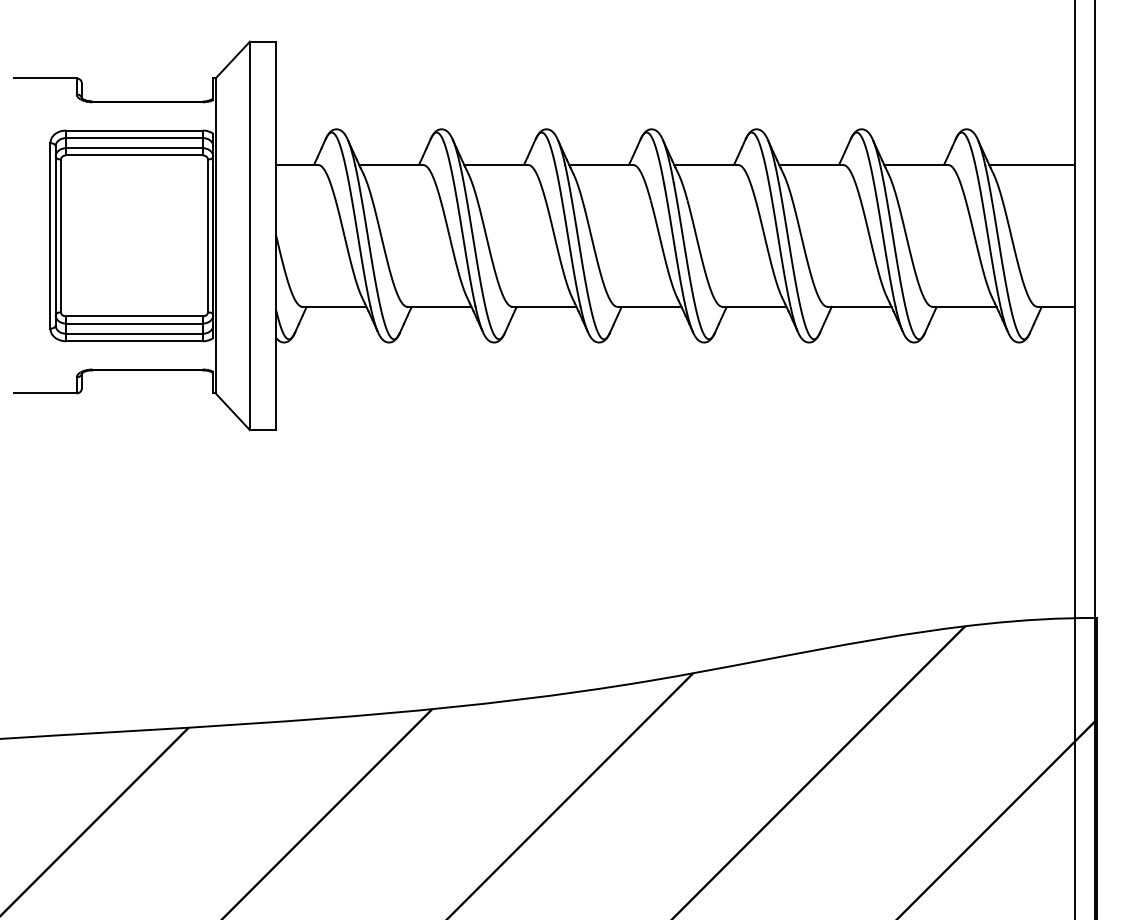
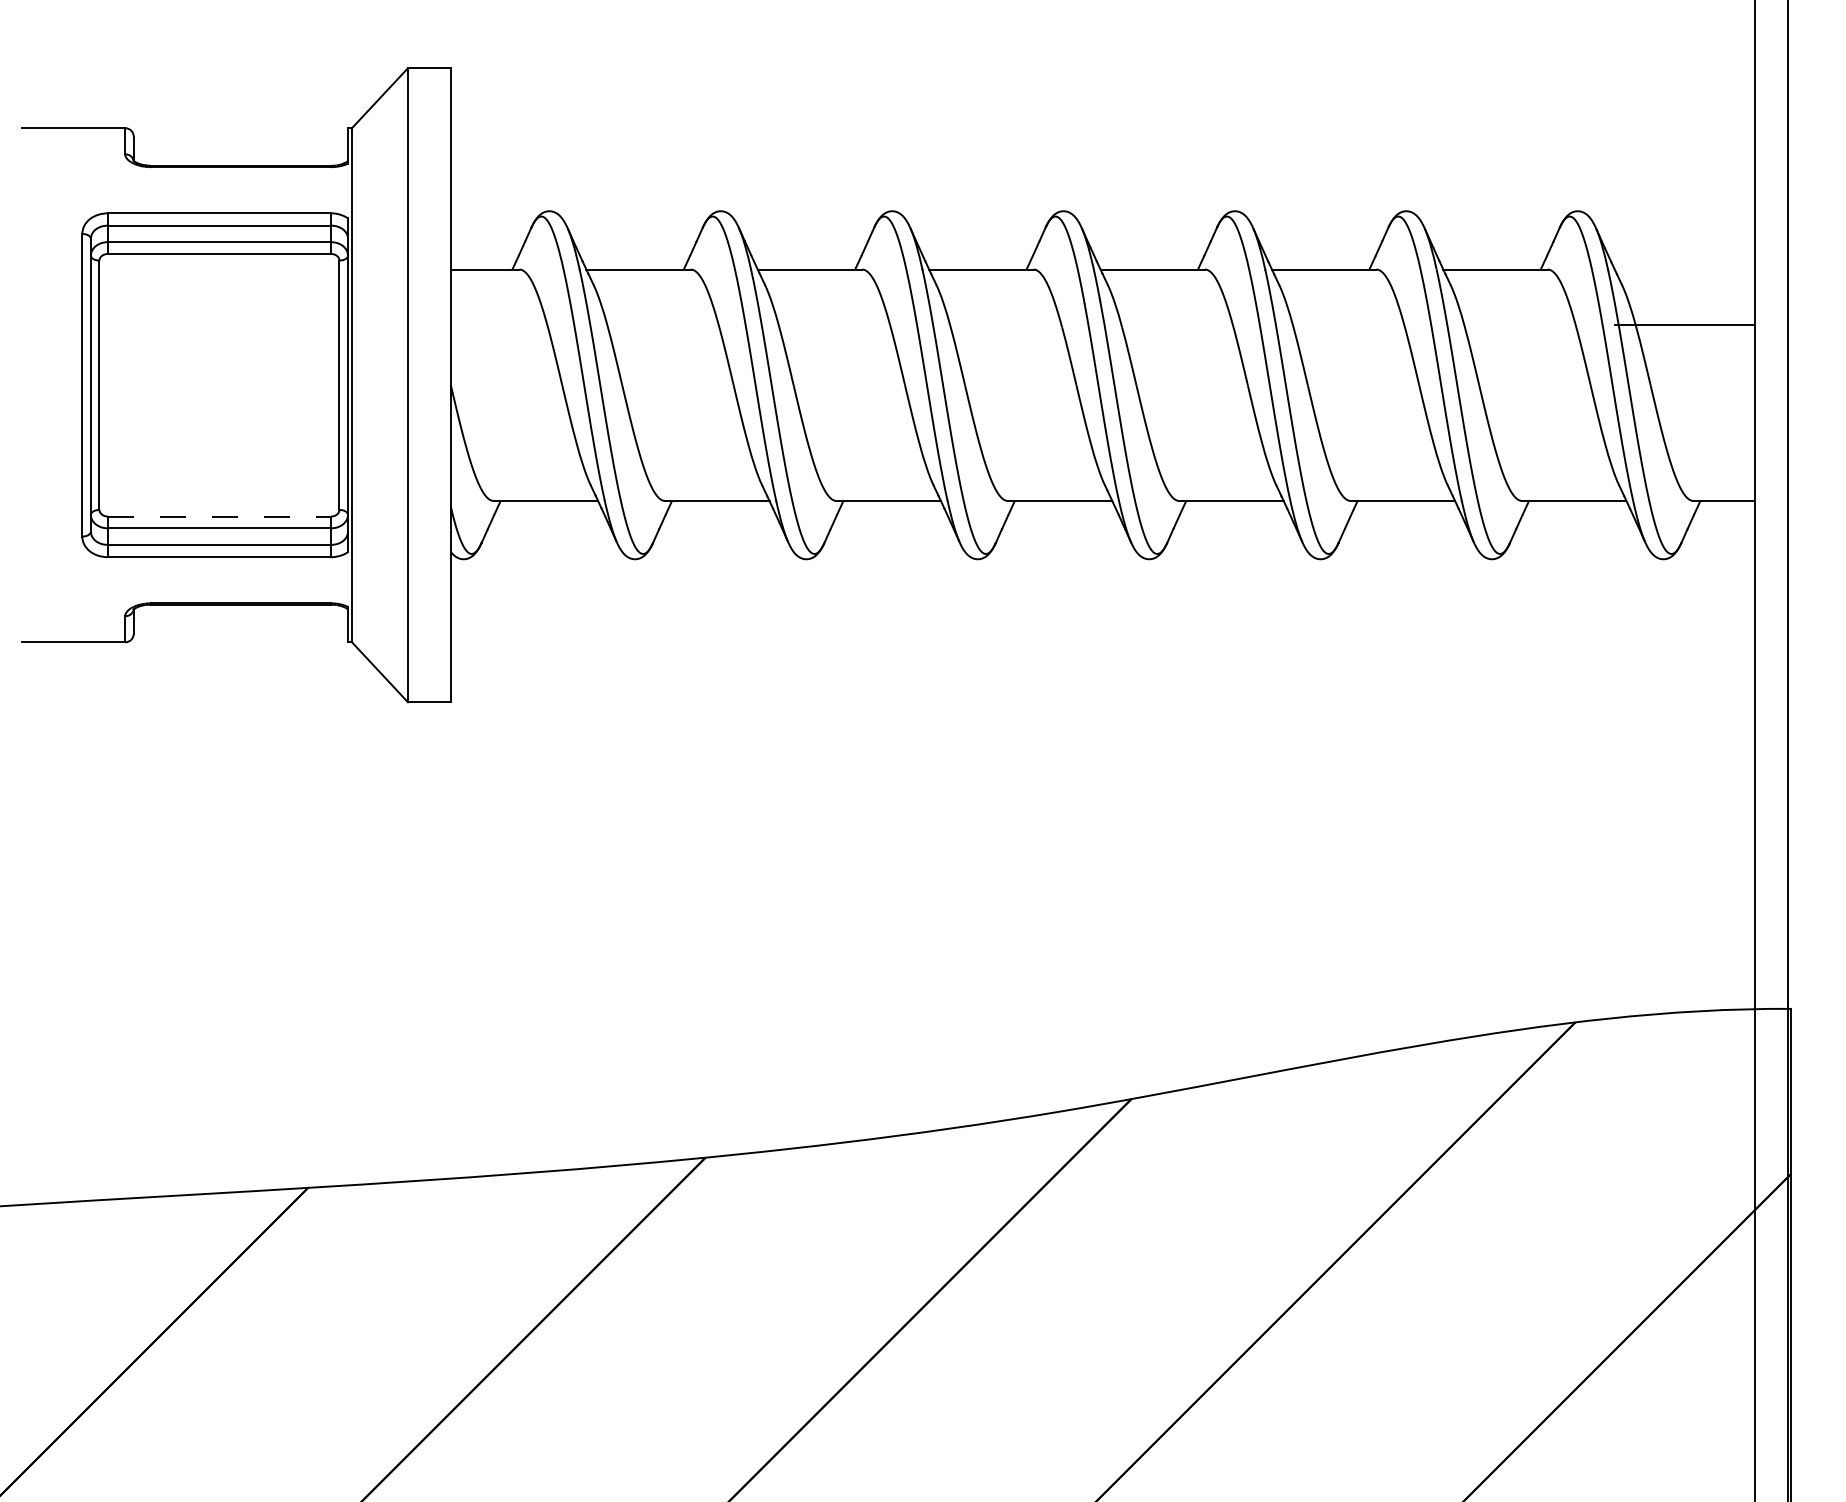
line: (1032, 165) -> (1685, 325), moved
line: (134, 316) -> (219, 516), solid -> dashed

